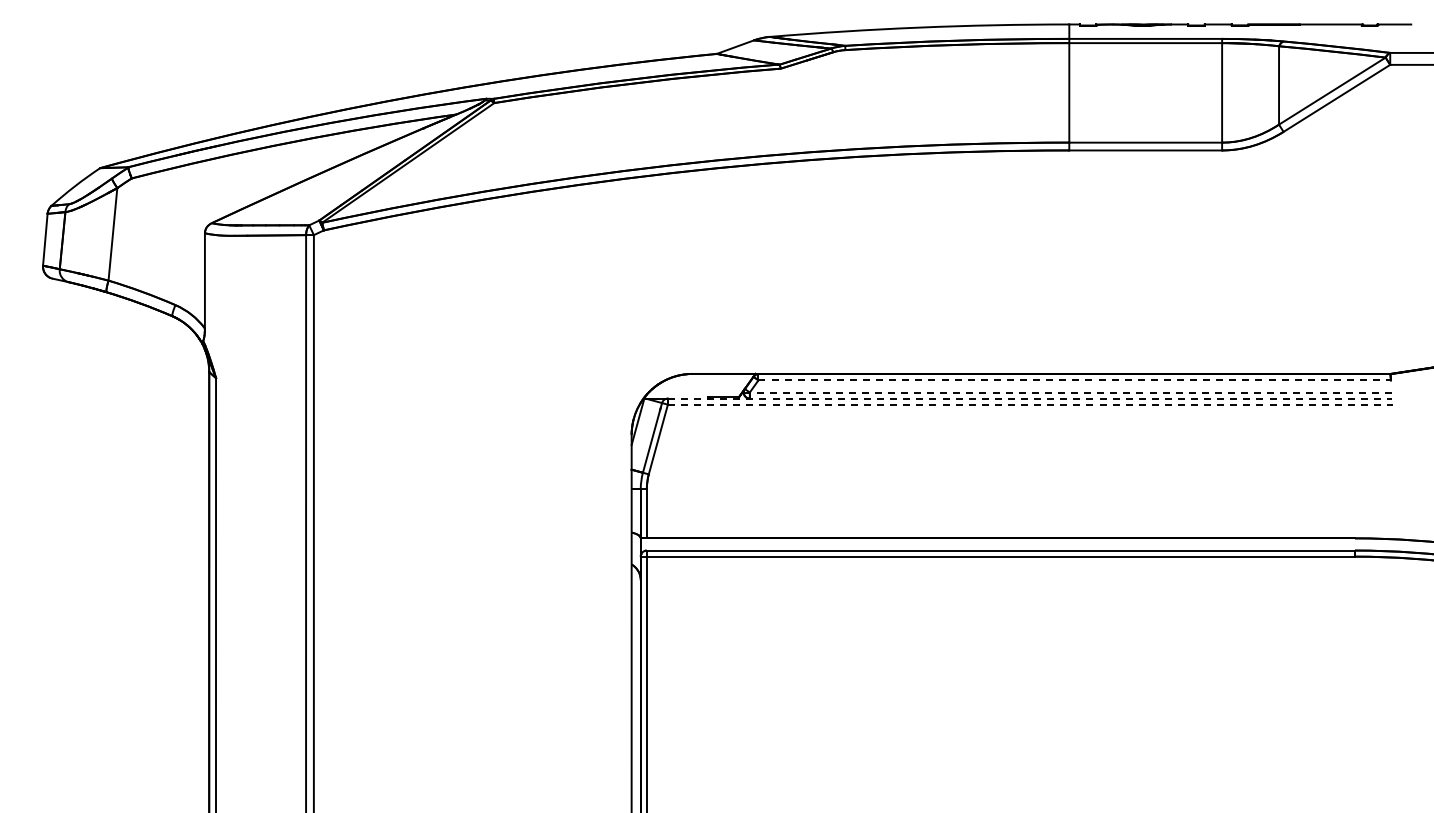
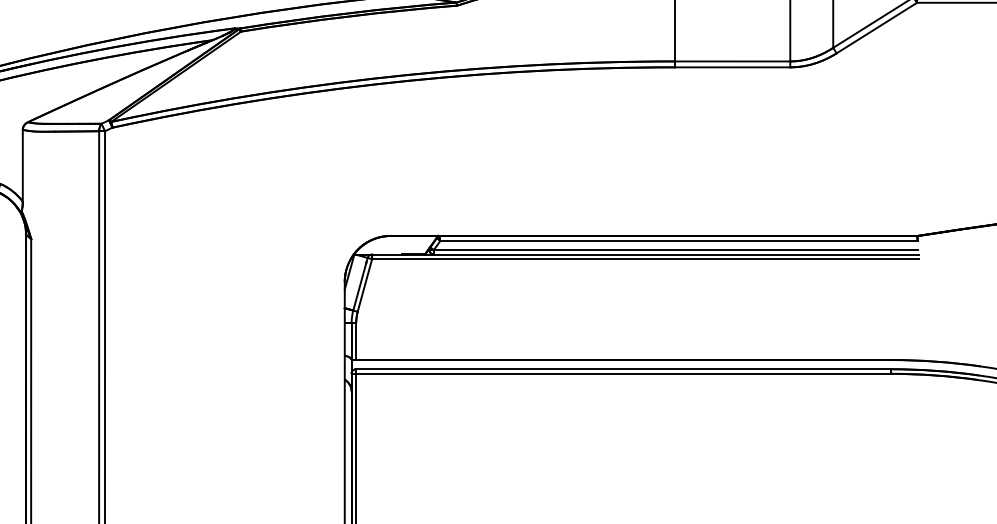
line: (1075, 380) -> (679, 240), dashed -> solid
line: (1070, 392) -> (675, 249), dashed -> solid
line: (1030, 398) -> (645, 254), dashed -> solid
line: (1030, 404) -> (645, 259), dashed -> solid

